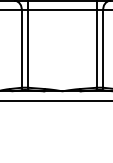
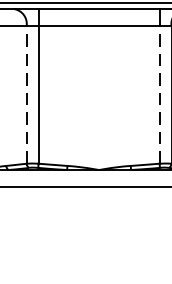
line: (21, 48) -> (26, 94), solid -> dashed
line: (96, 48) -> (159, 94), solid -> dashed

